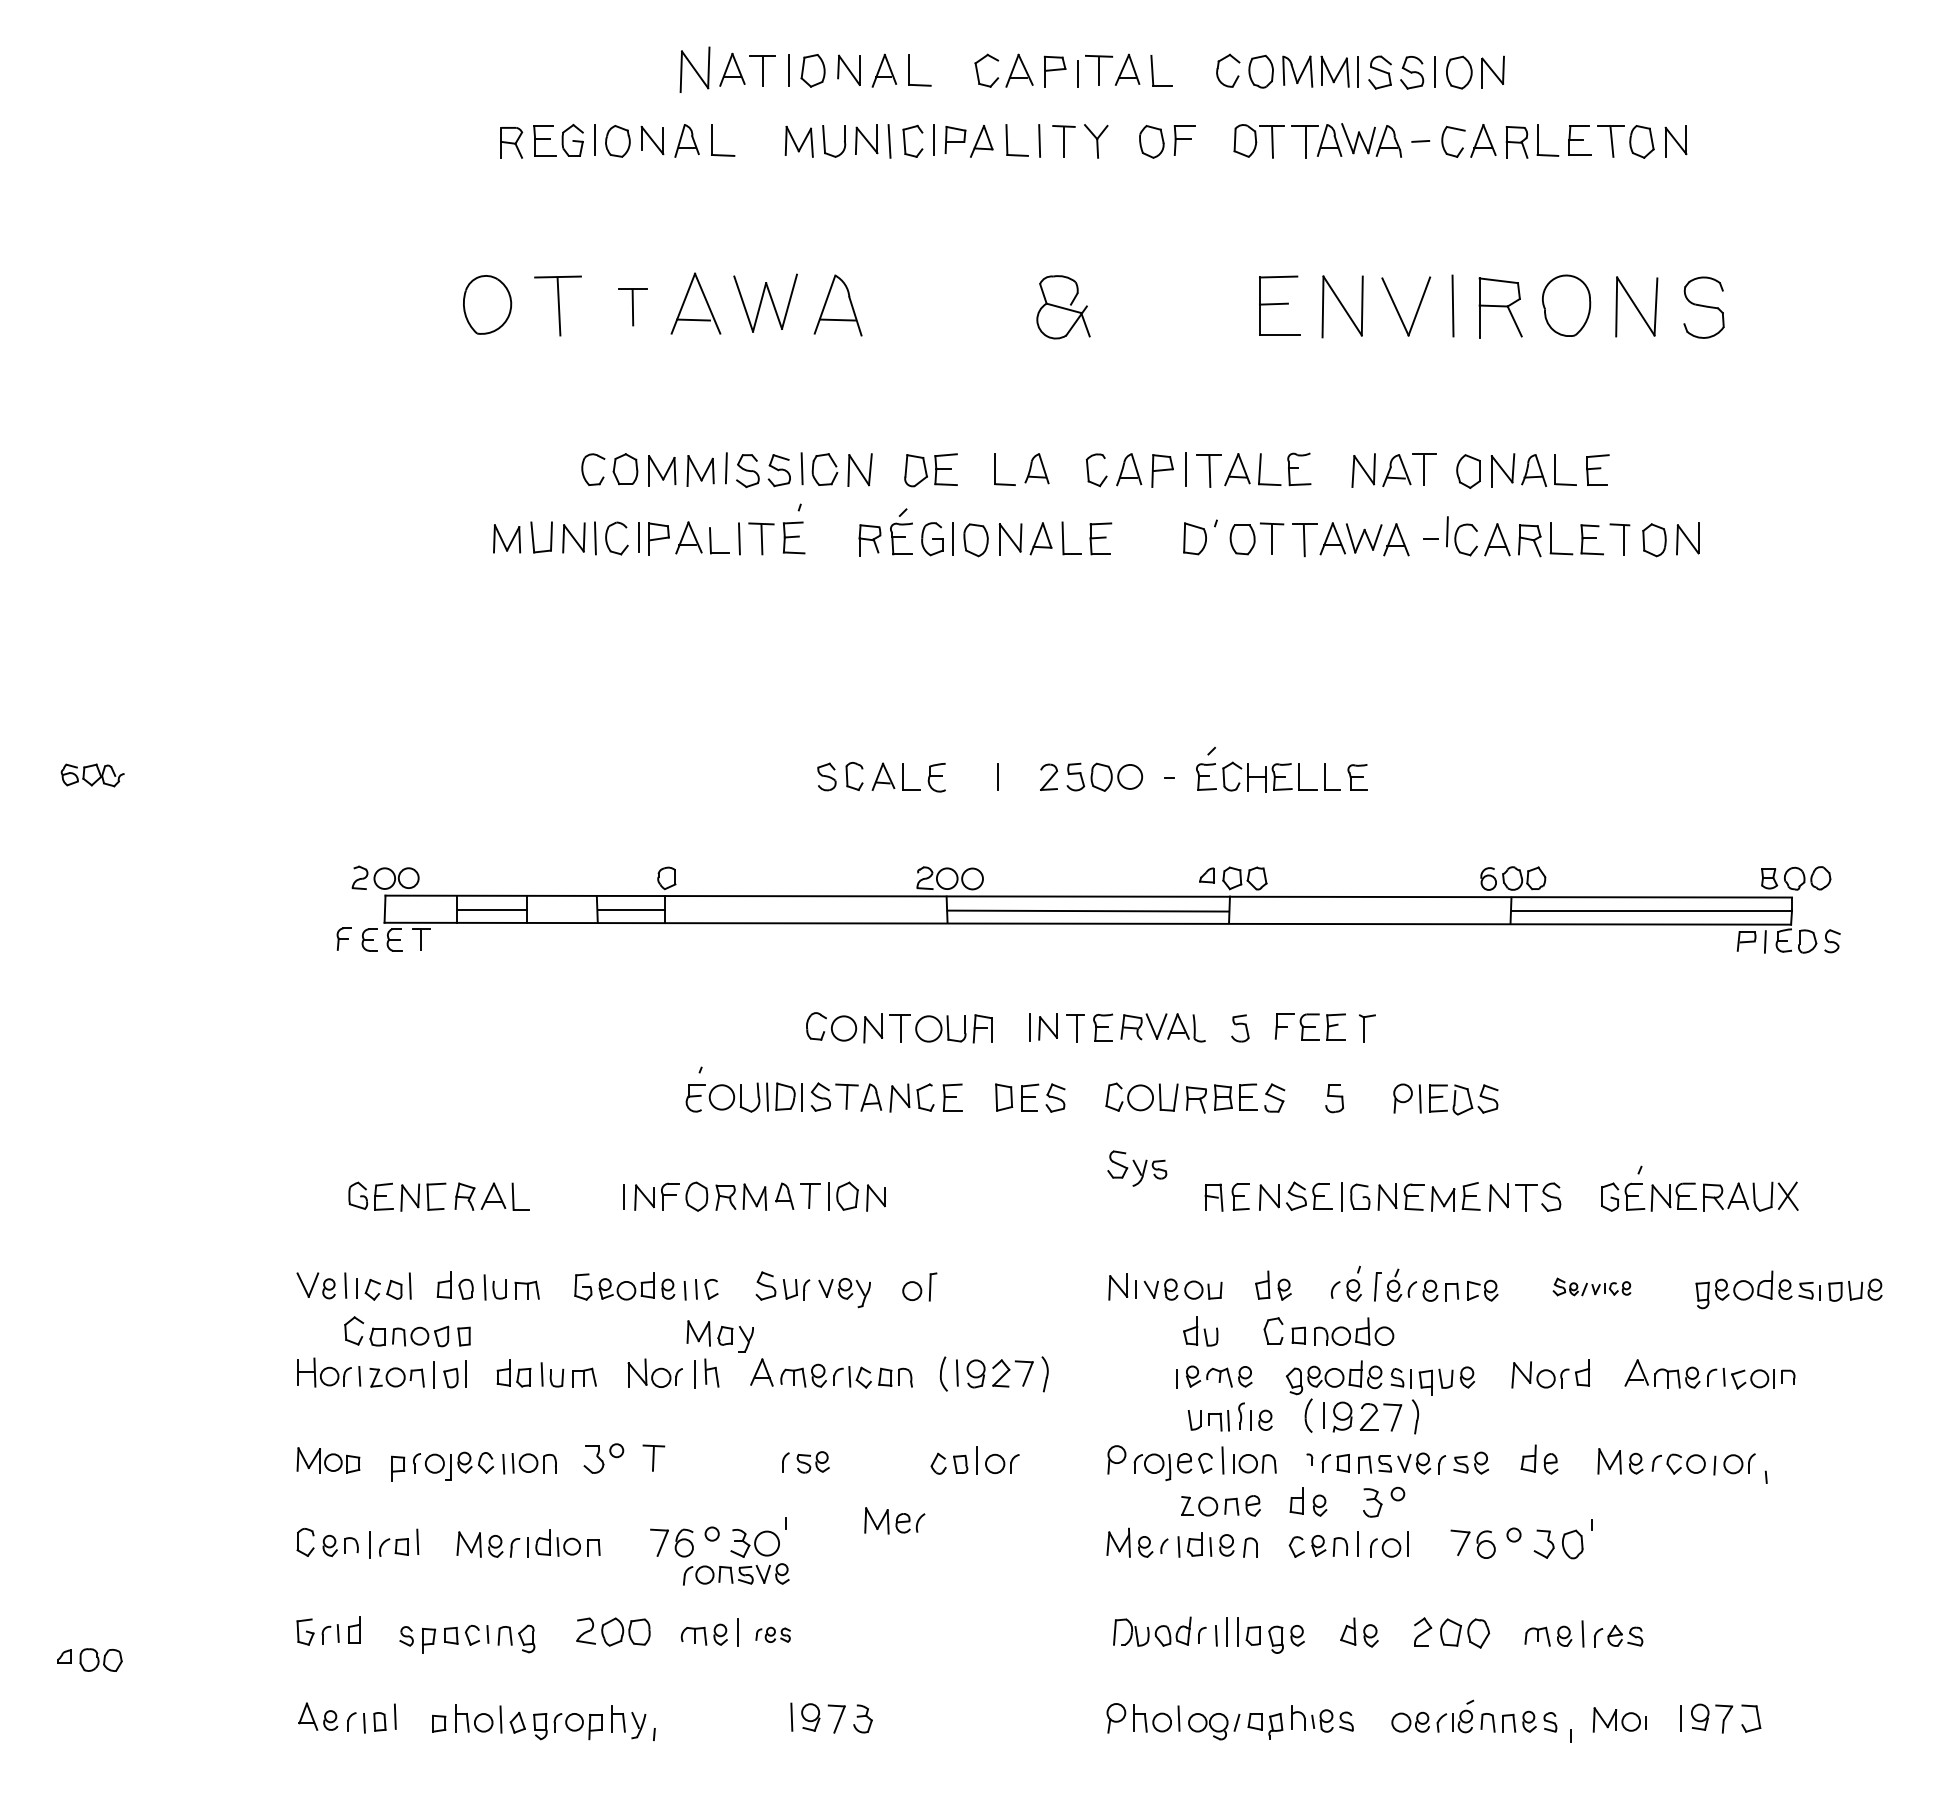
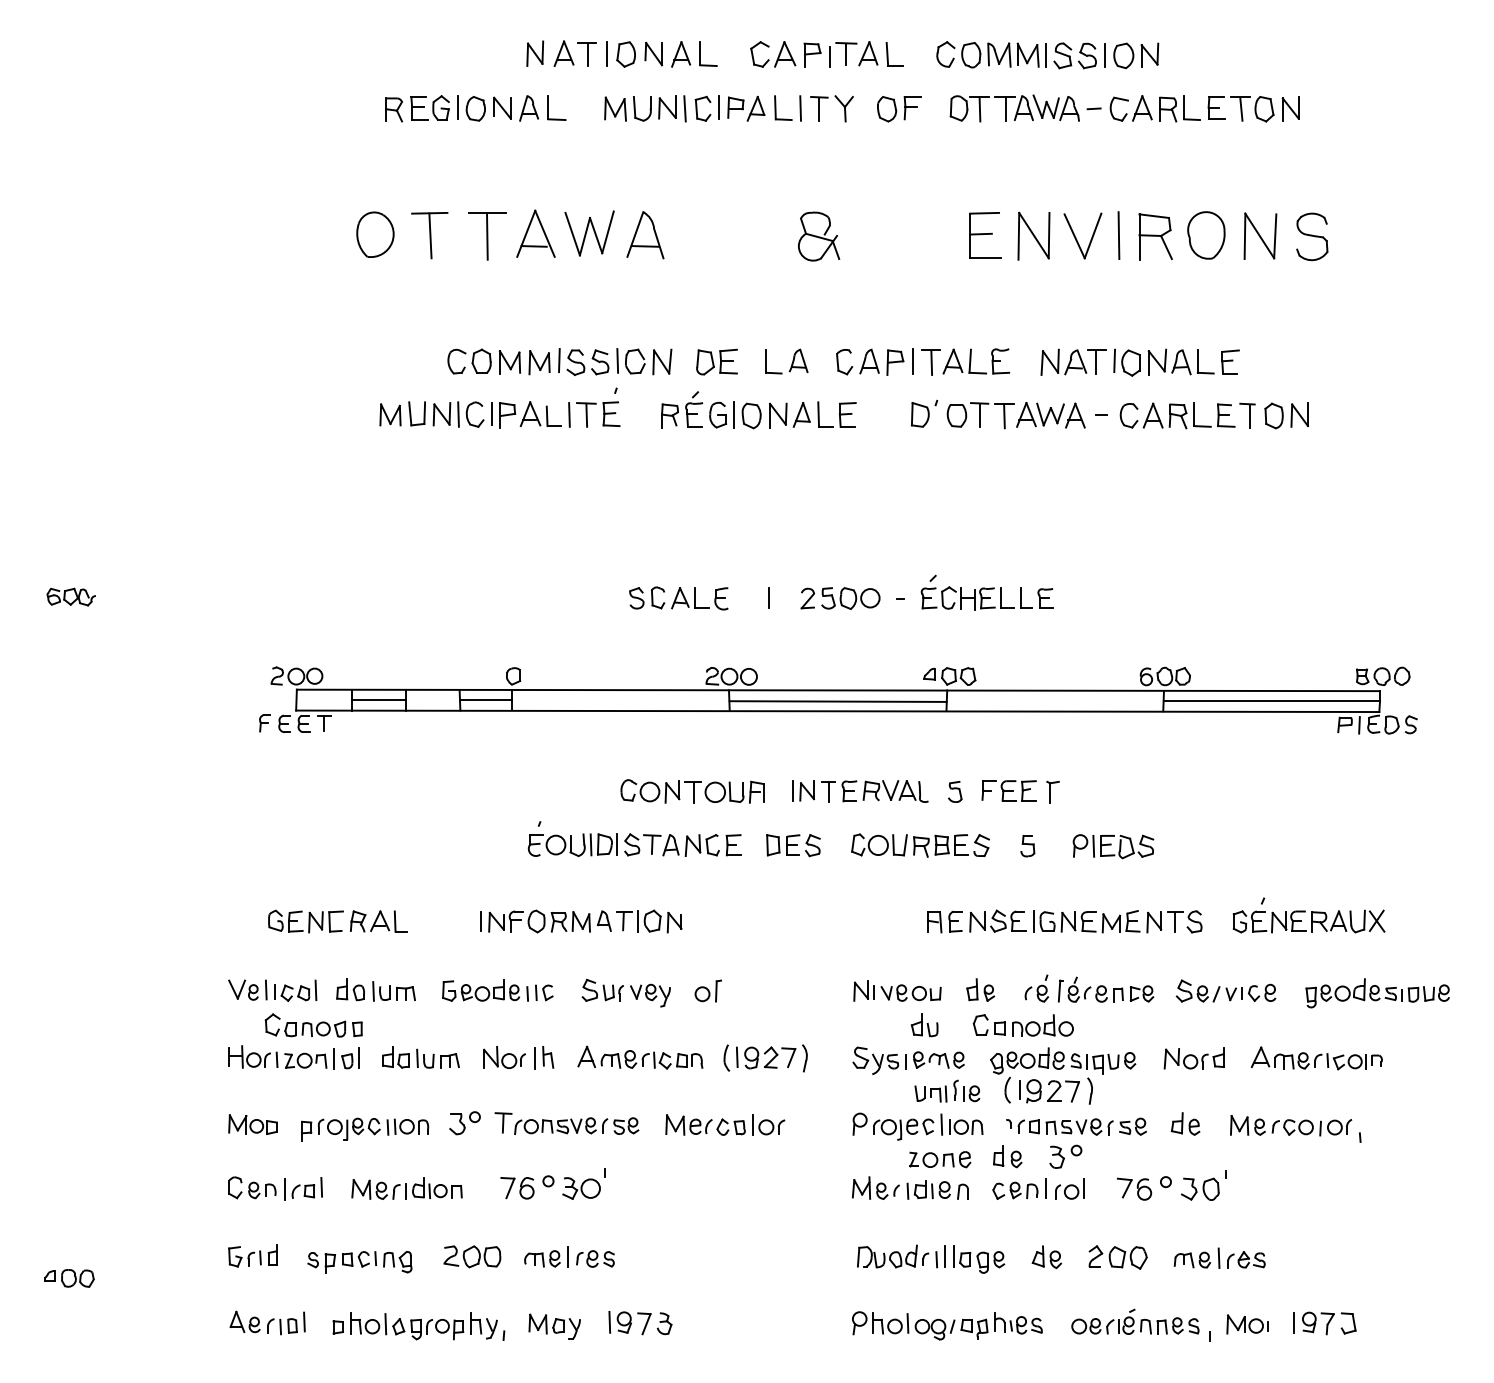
part: (694, 69) -> (534, 53), size x0.71
part: (632, 307) -> (487, 236), size x1.67
line: (1447, 531) -> (1114, 360), moved
part: (1137, 1168) -> (875, 1060), moved
part: (1591, 1286) -> (1225, 990), size x1.67
part: (719, 1336) -> (554, 1326), moved
part: (894, 1520) -> (688, 1124), moved
part: (736, 1574) -> (555, 1126), moved
part: (772, 1634) -> (594, 1258), size x1.43

